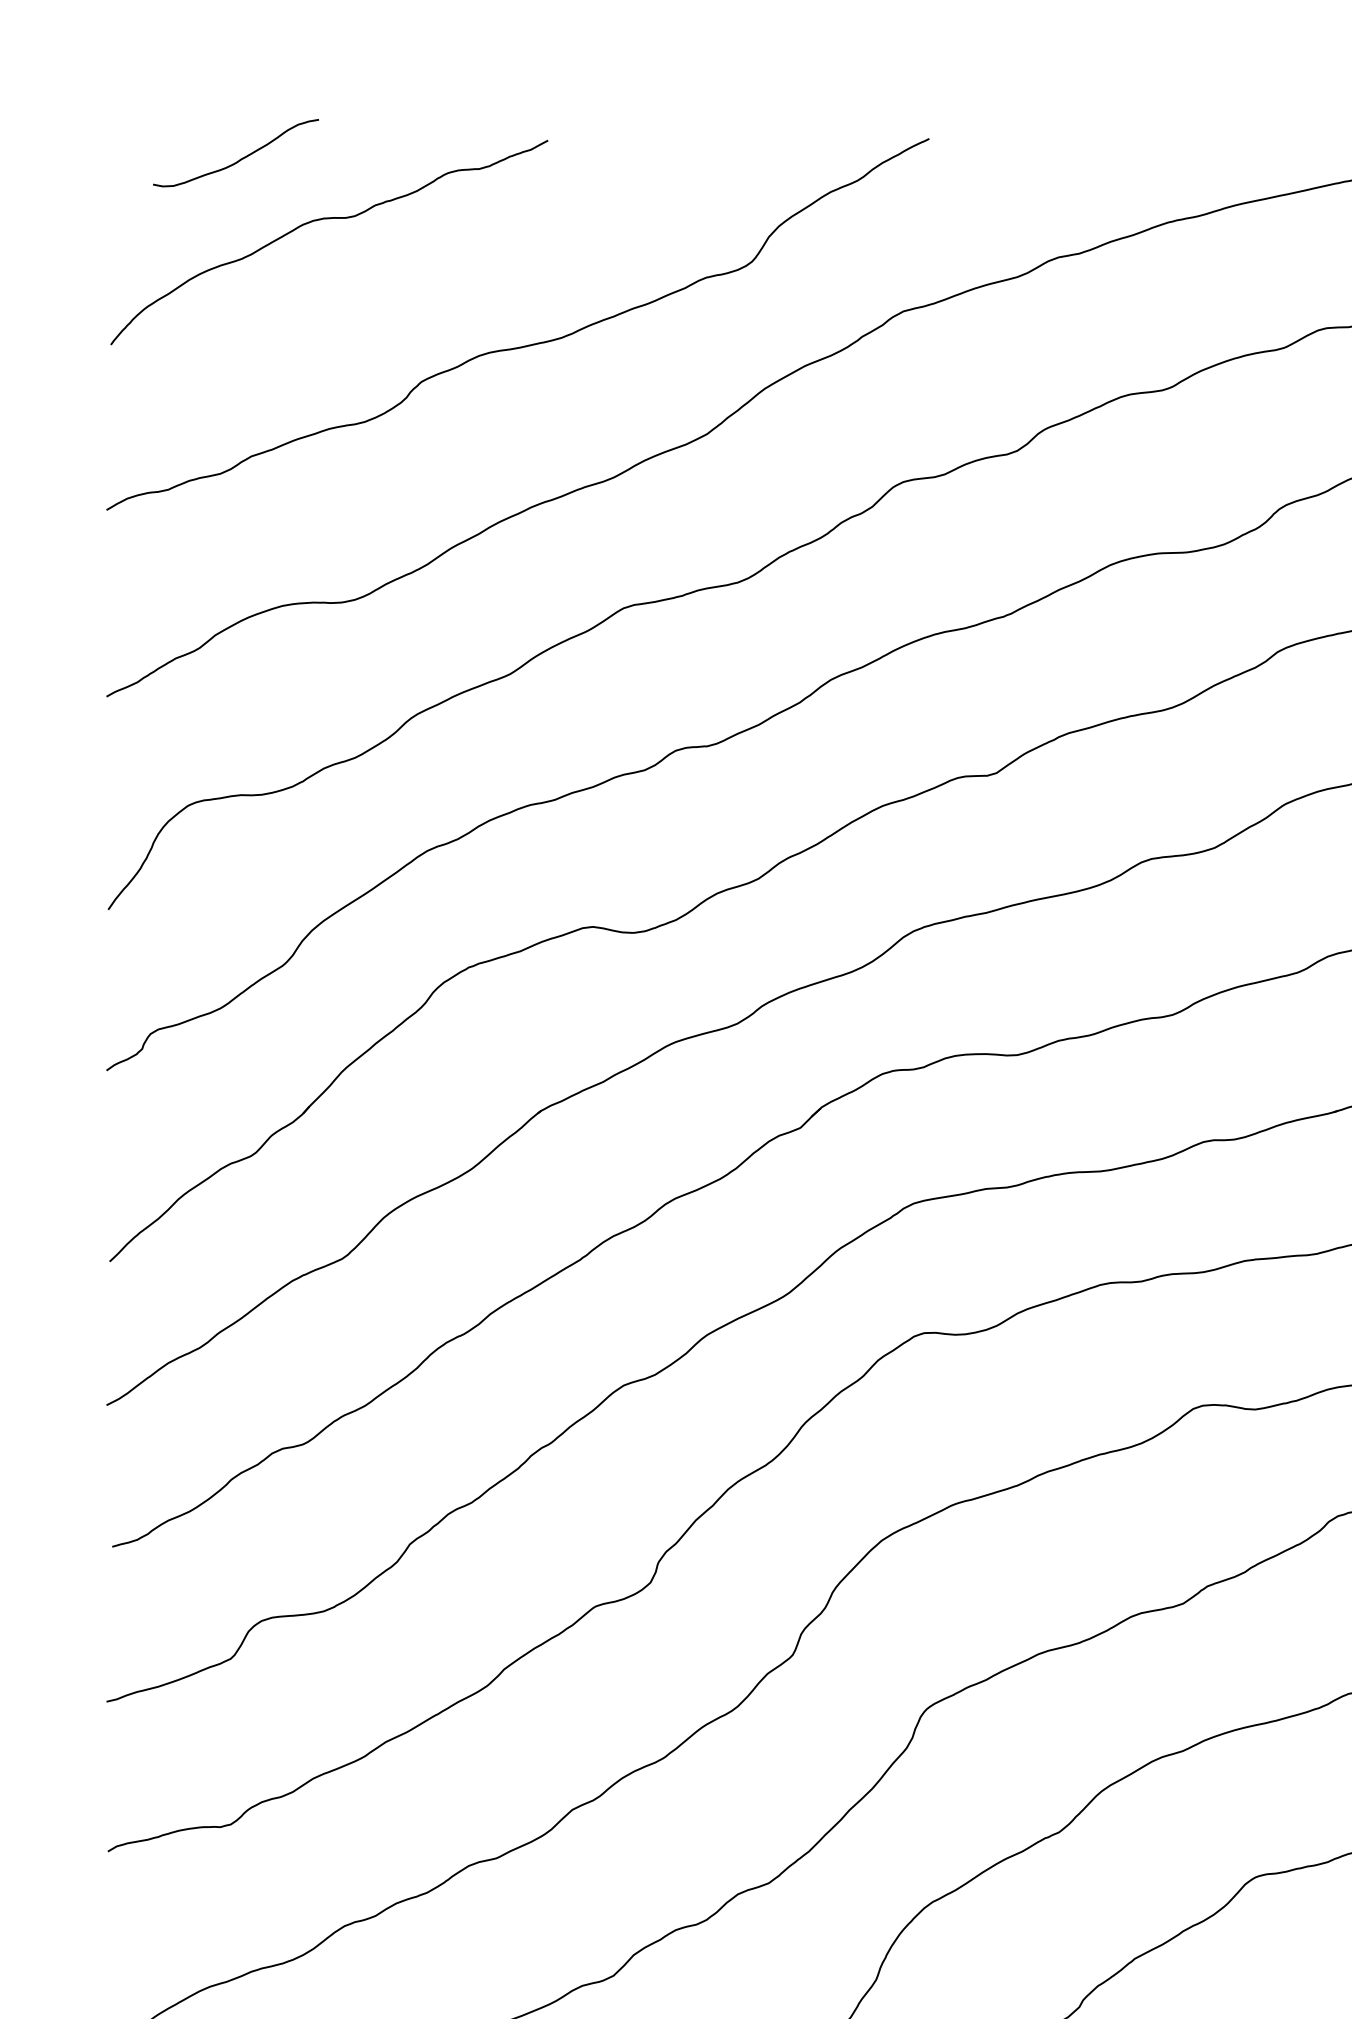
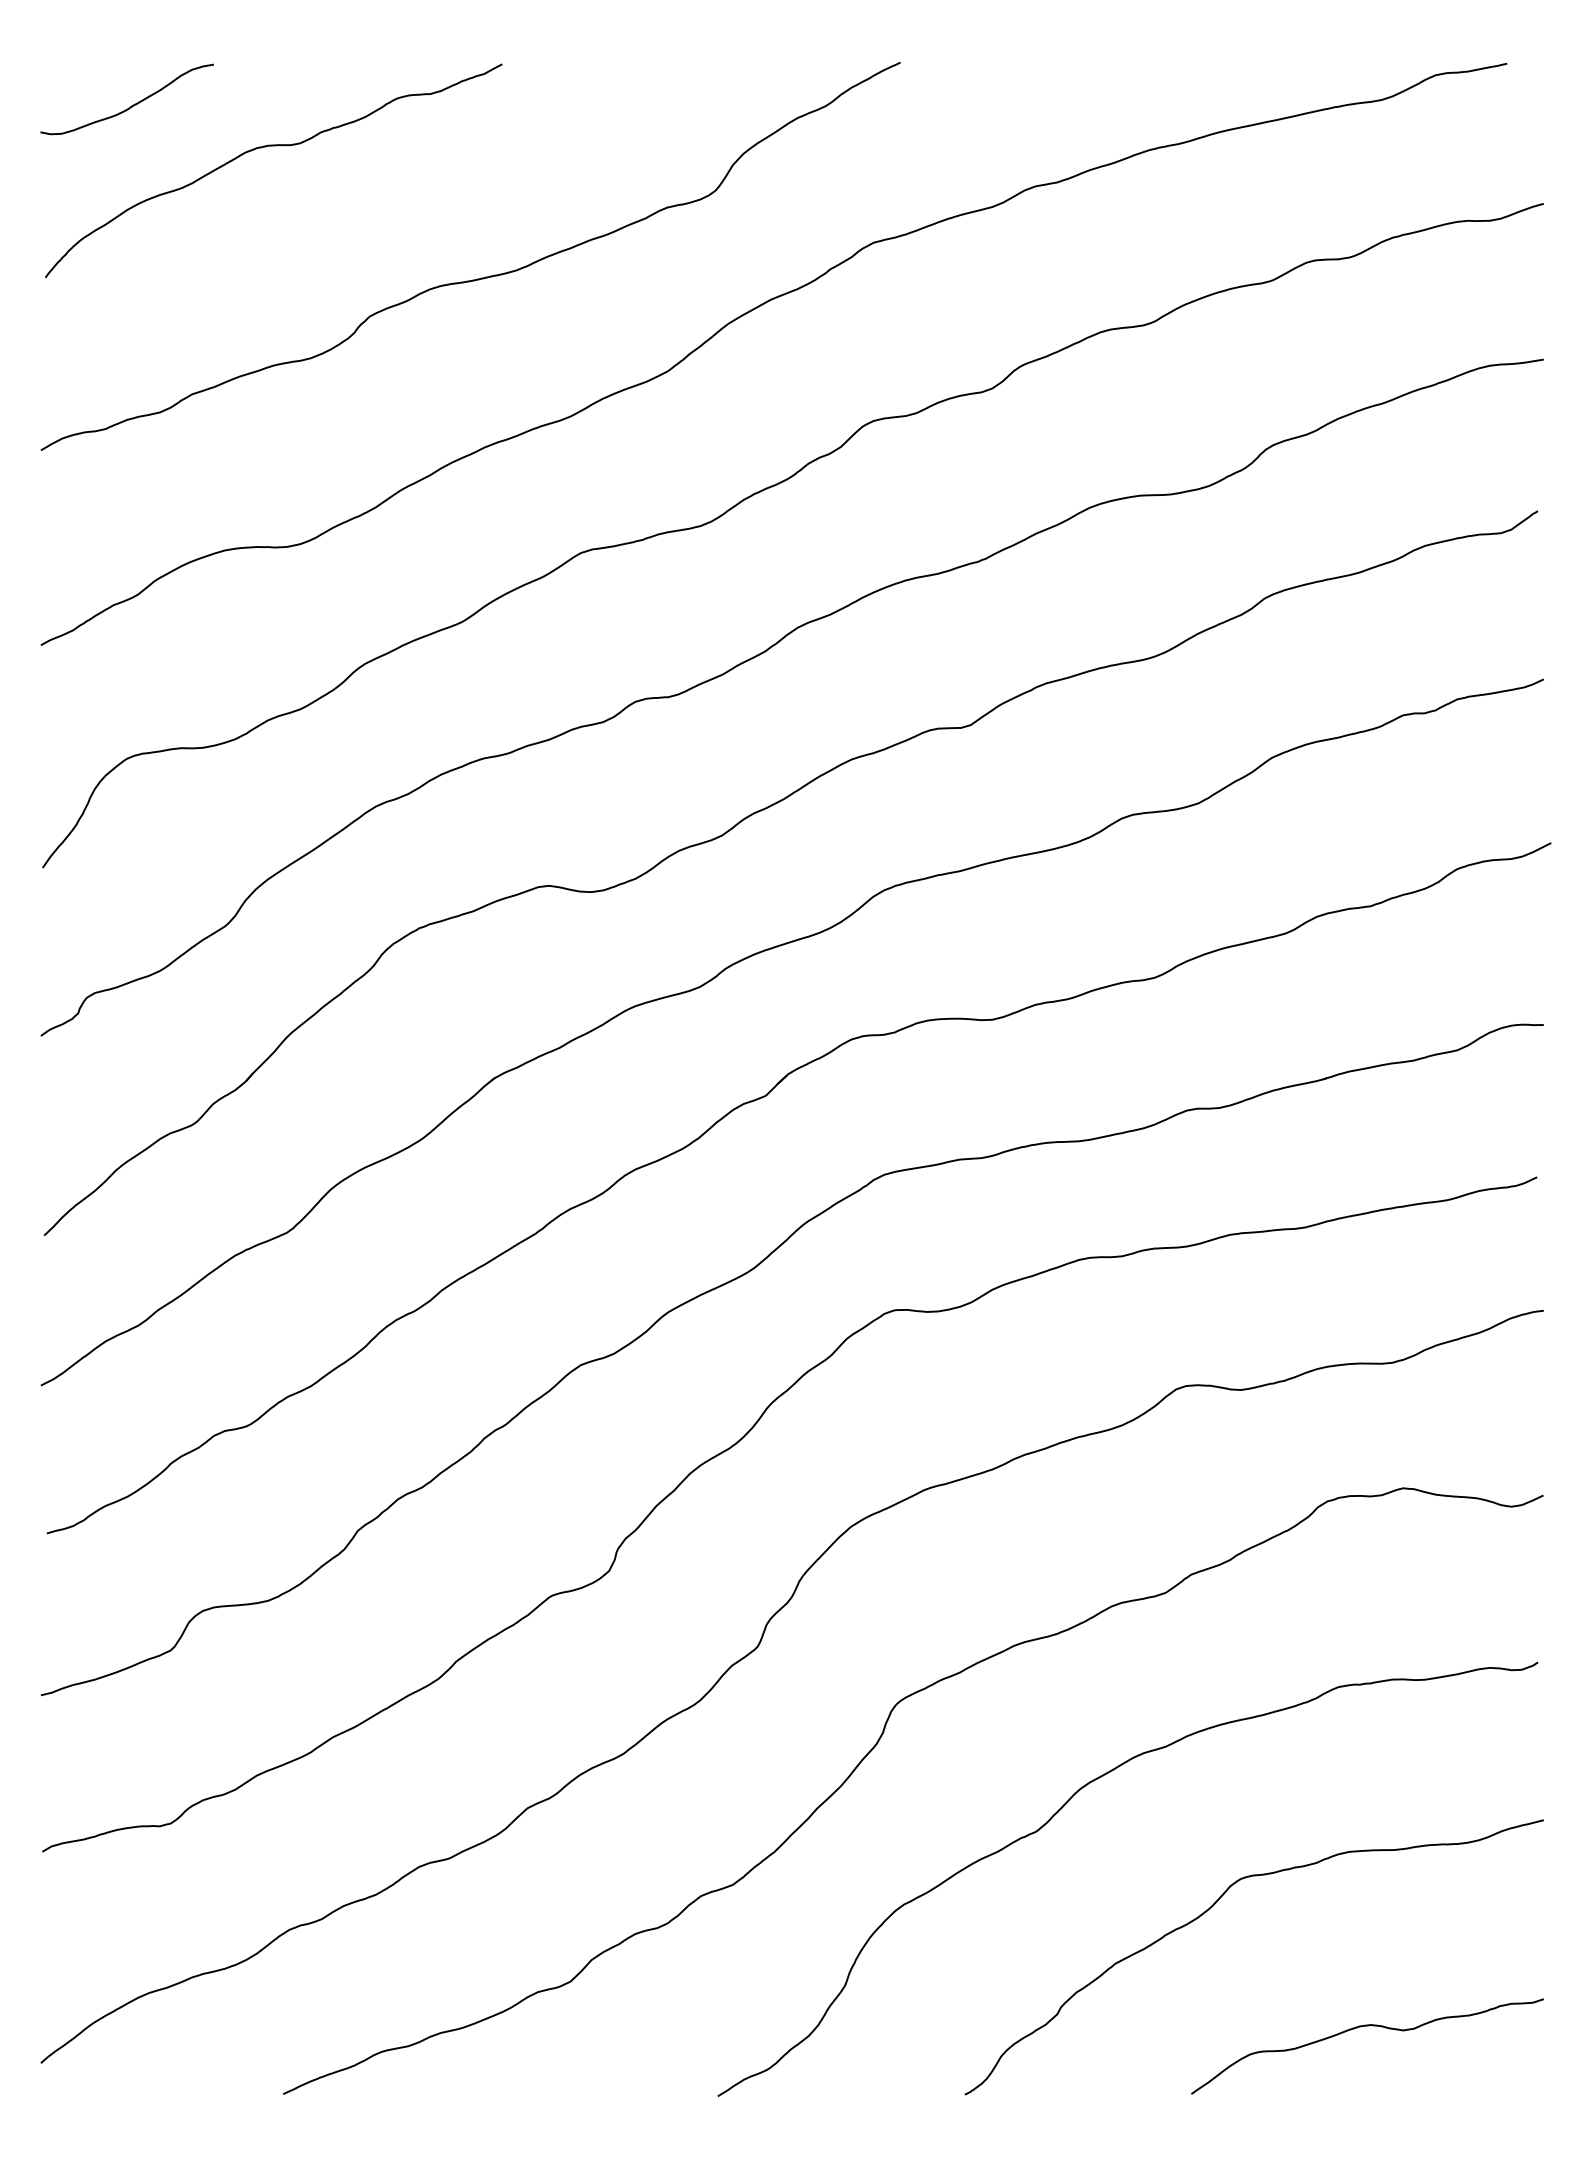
curve: (240, 158) -> (131, 105), moved

